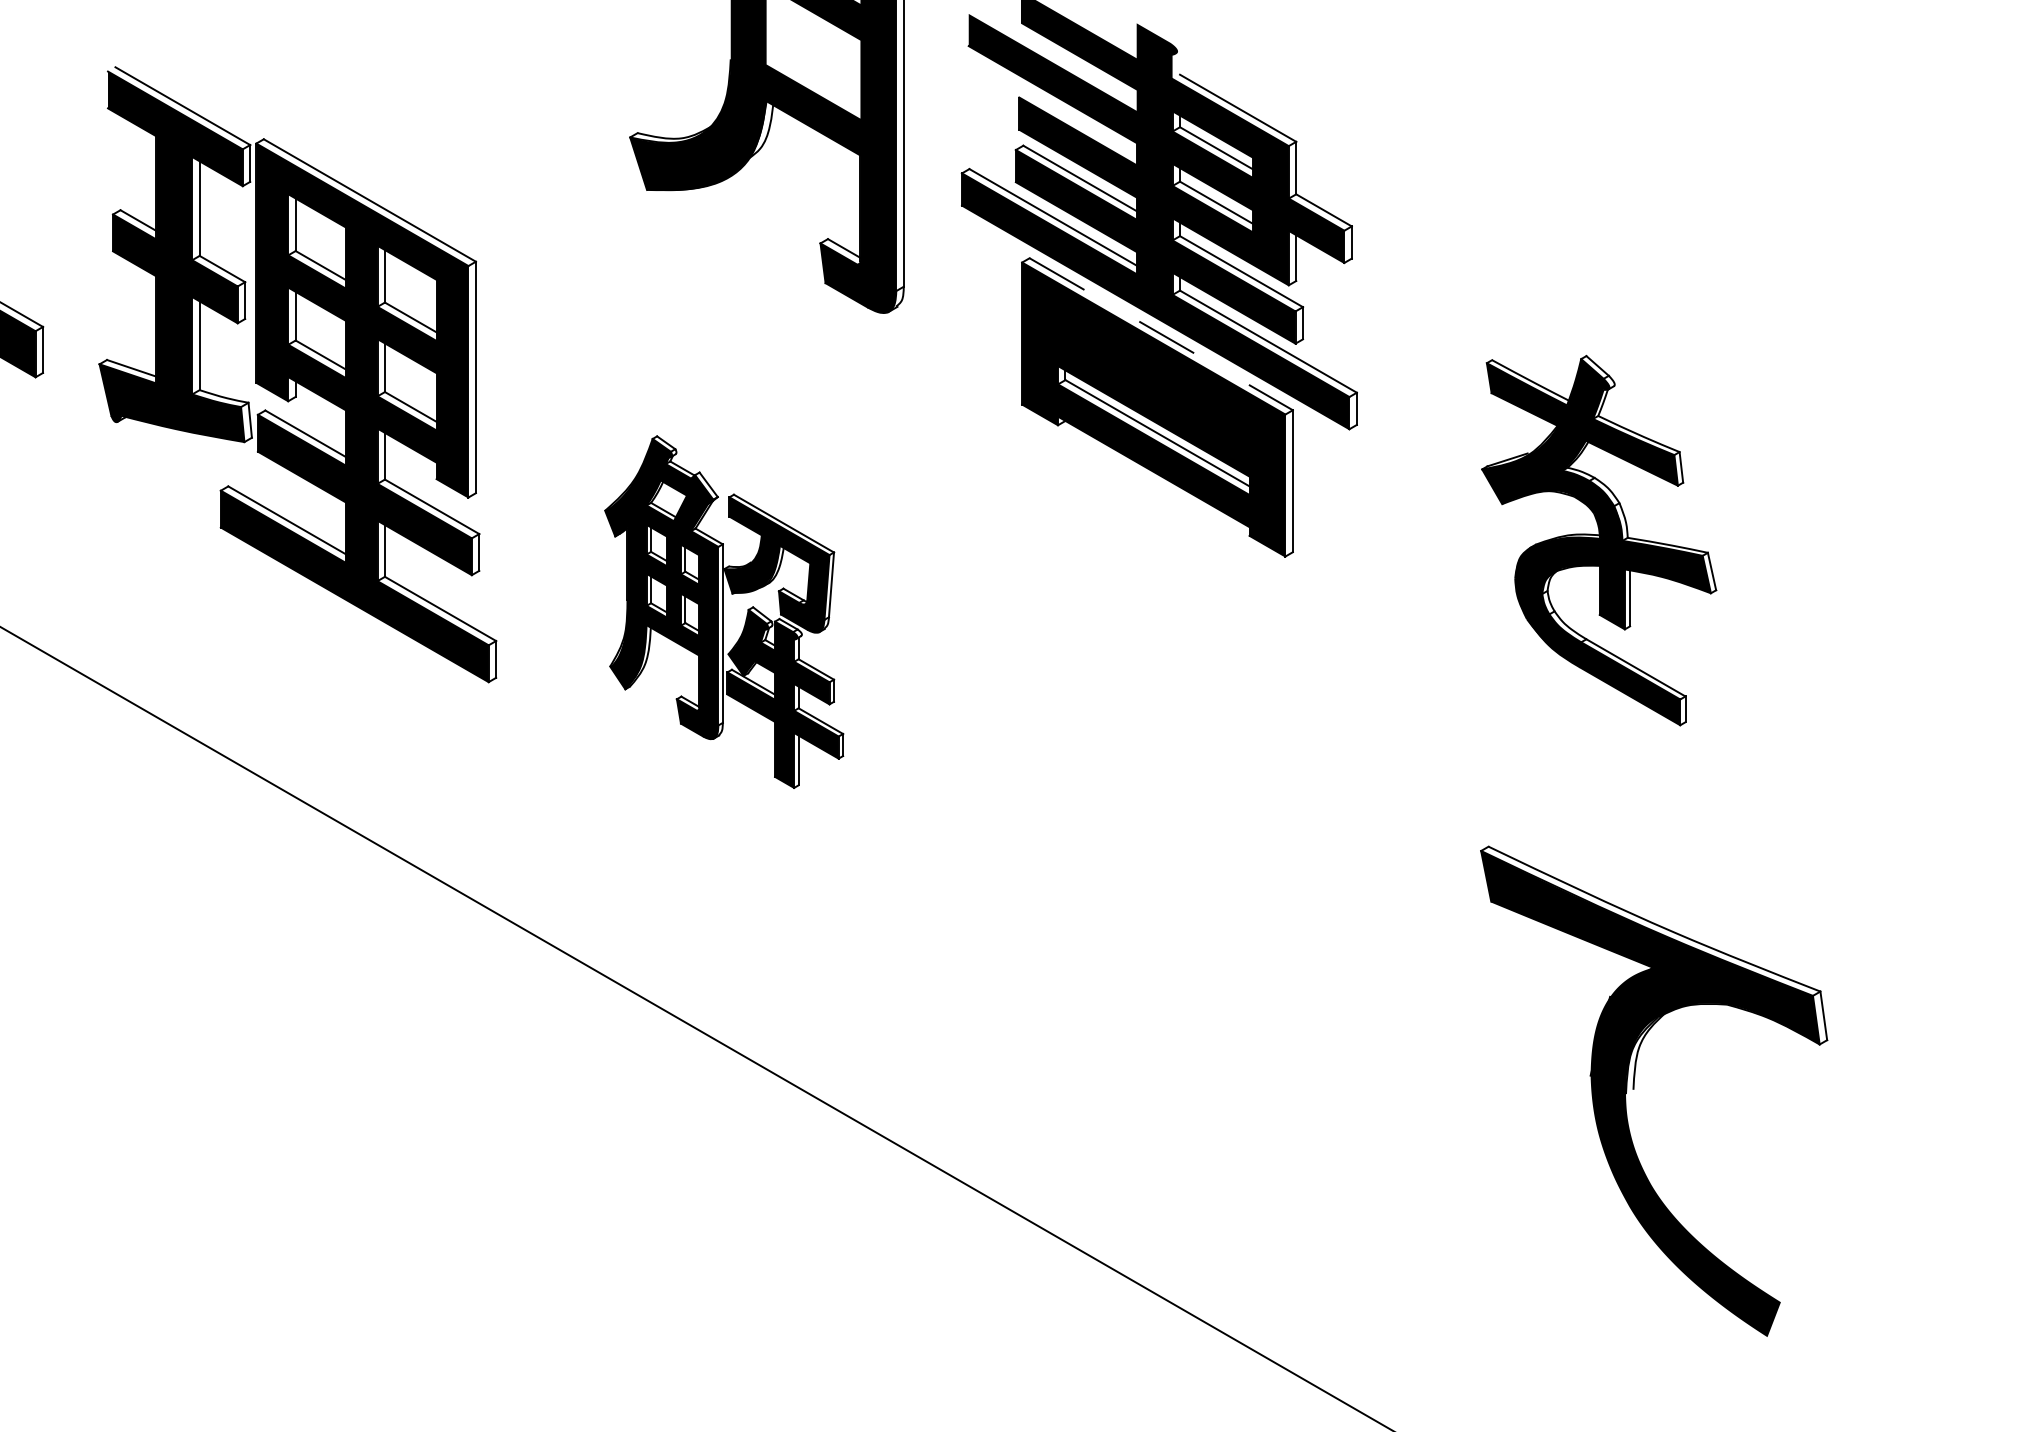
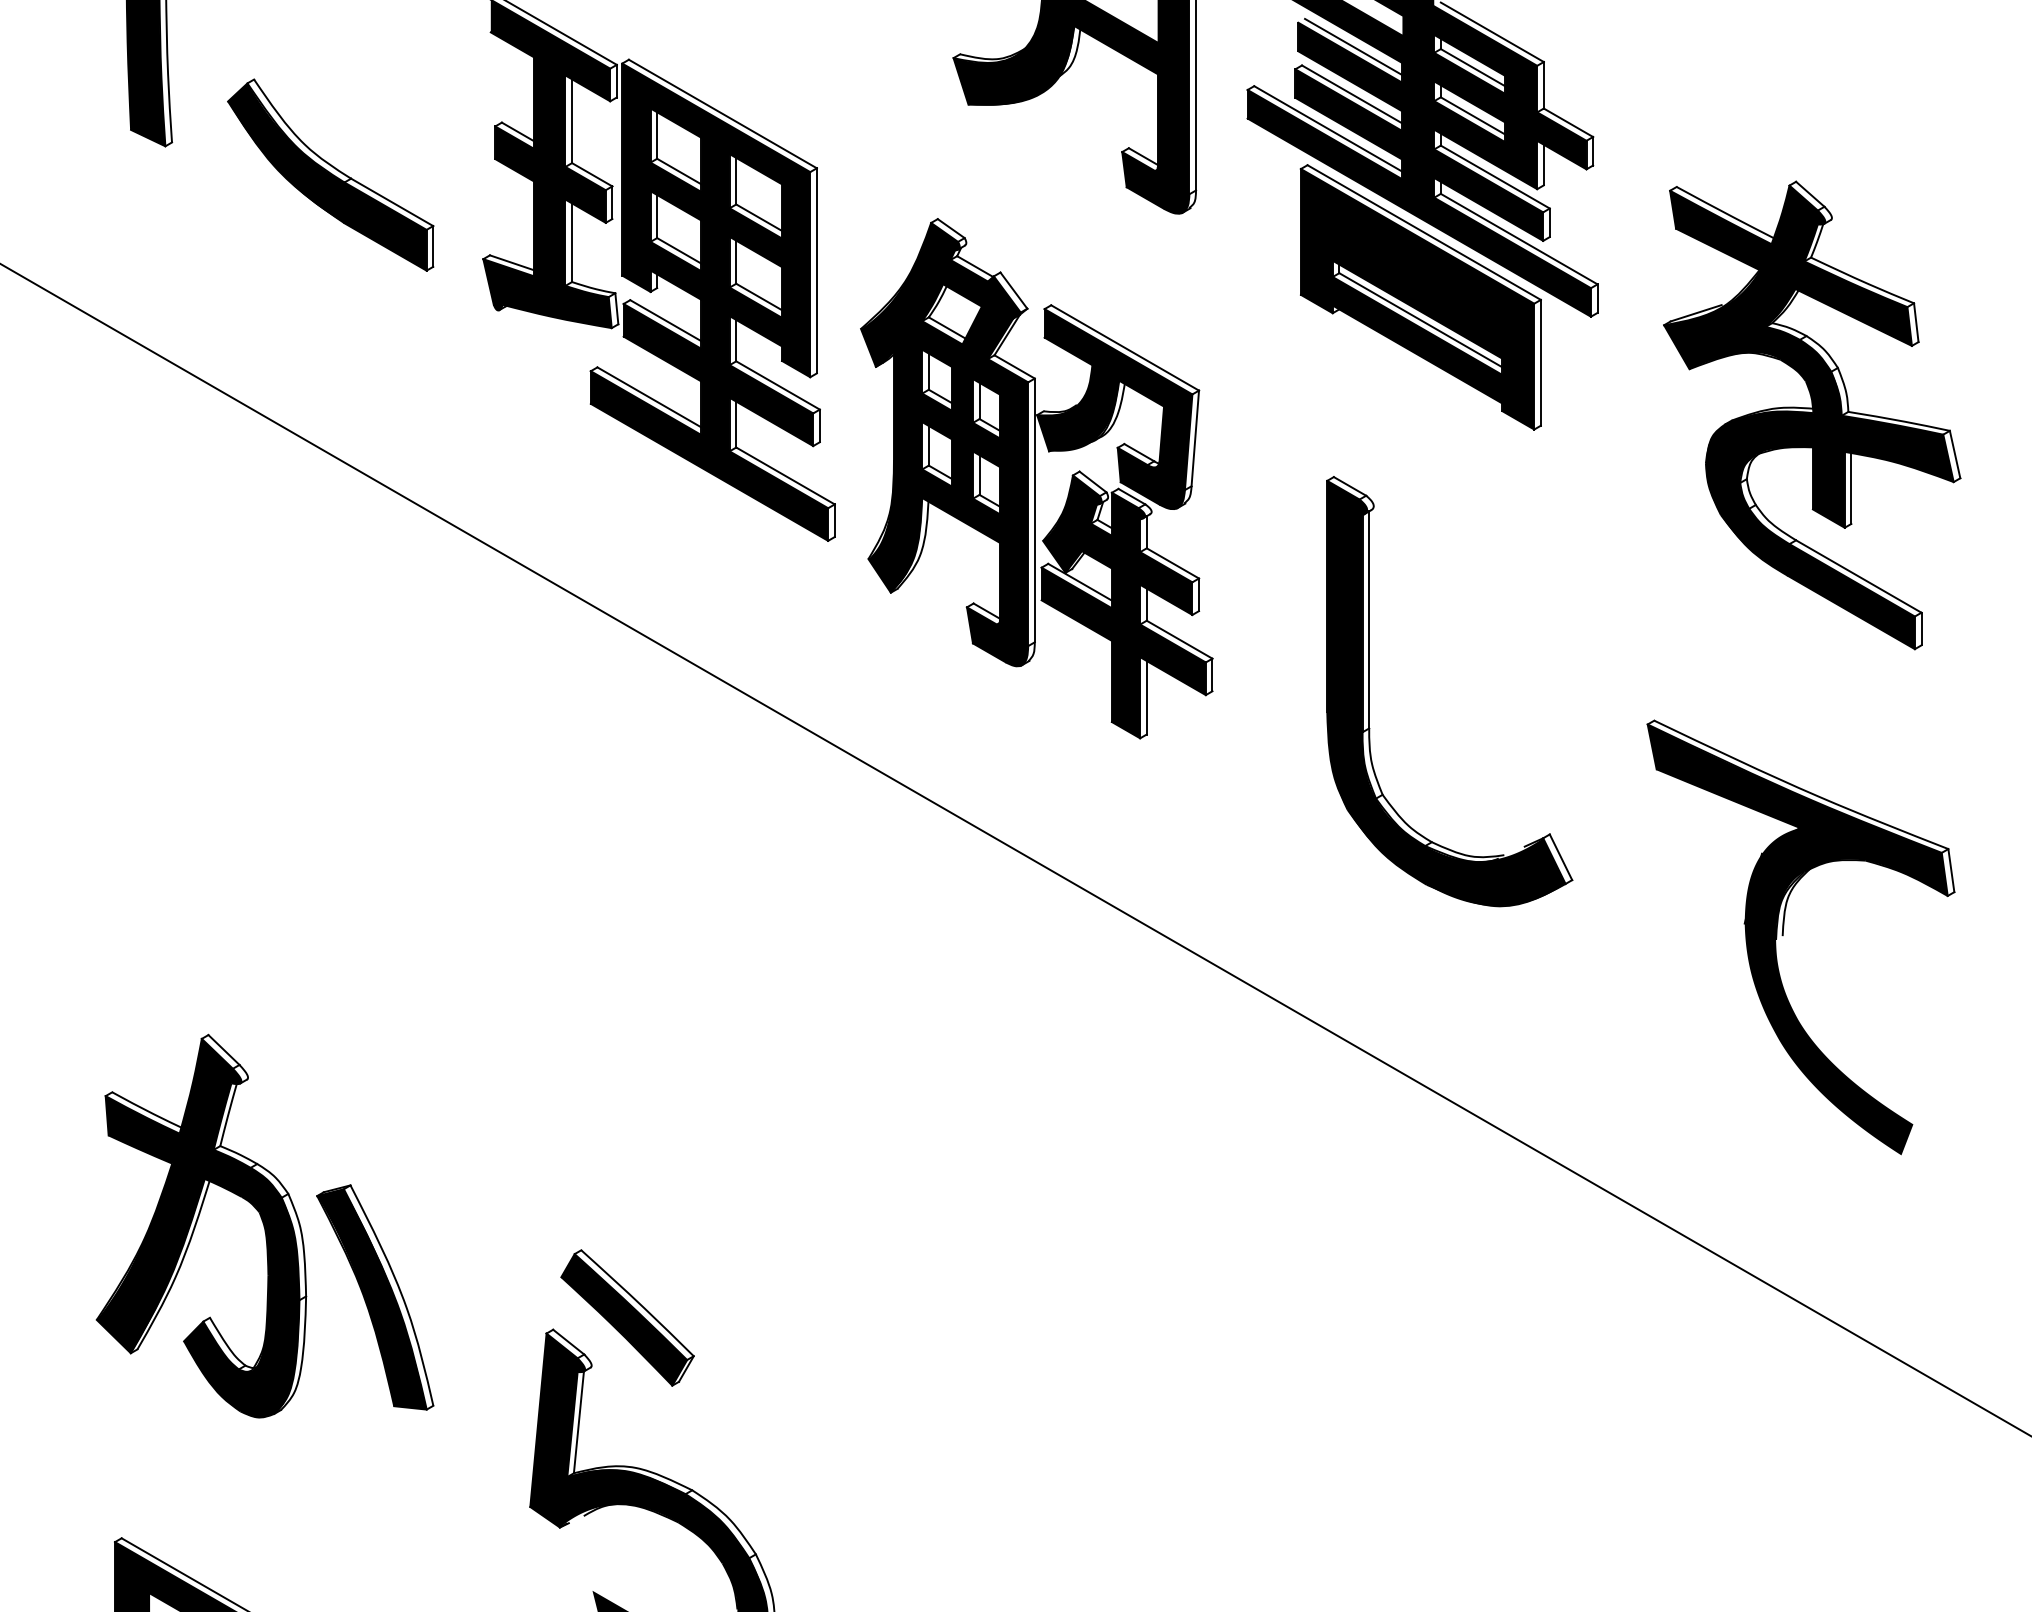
line: (1081, 124) -> (1353, 46), added
line: (1161, 334) -> (1424, 232), dashed -> solid
part: (1599, 540) -> (1812, 415), size x1.43
part: (723, 611) -> (1036, 478), size x1.67
part: (1099, 852) -> (1369, 691), added
part: (1634, 1089) -> (1783, 935), moved

